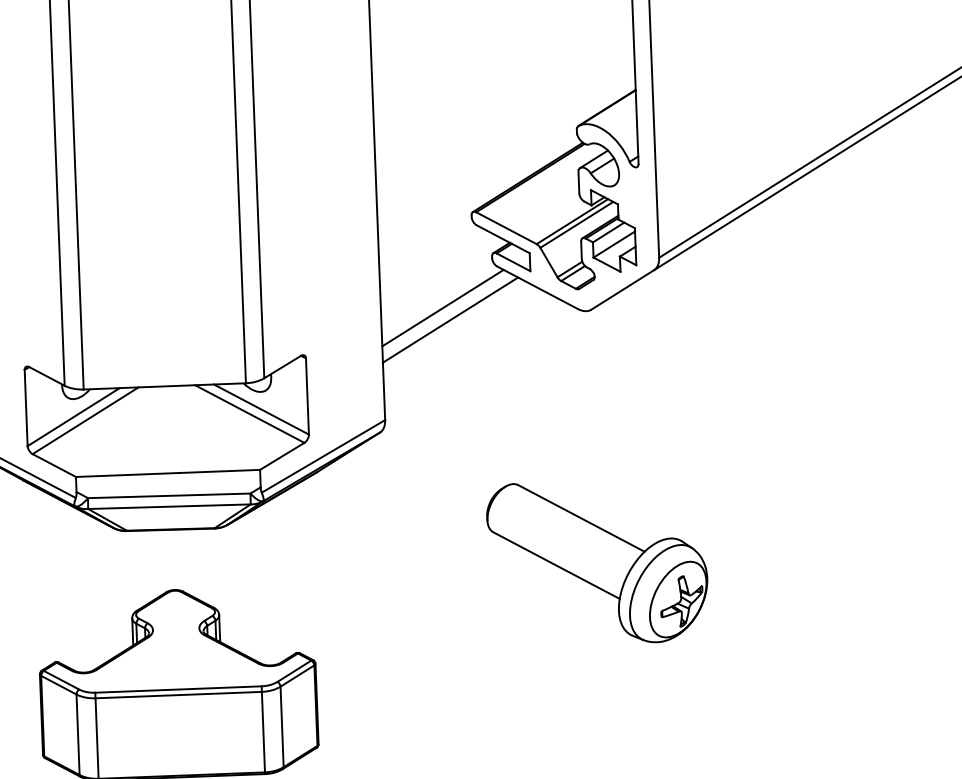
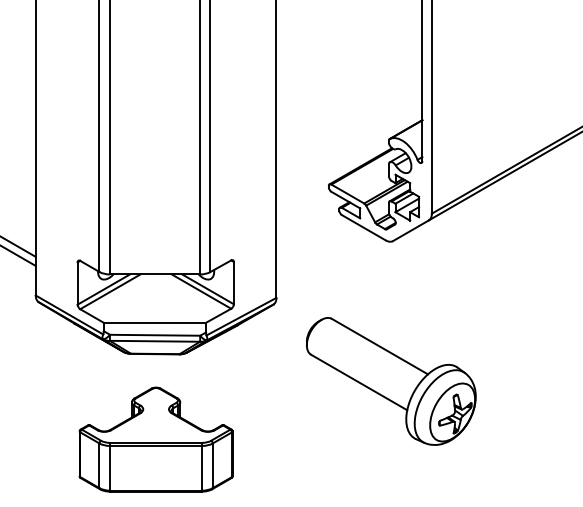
line: (442, 307) -> (310, 236), removed
line: (449, 319) -> (314, 243), removed
part: (598, 562) -> (391, 381), size x1.4

